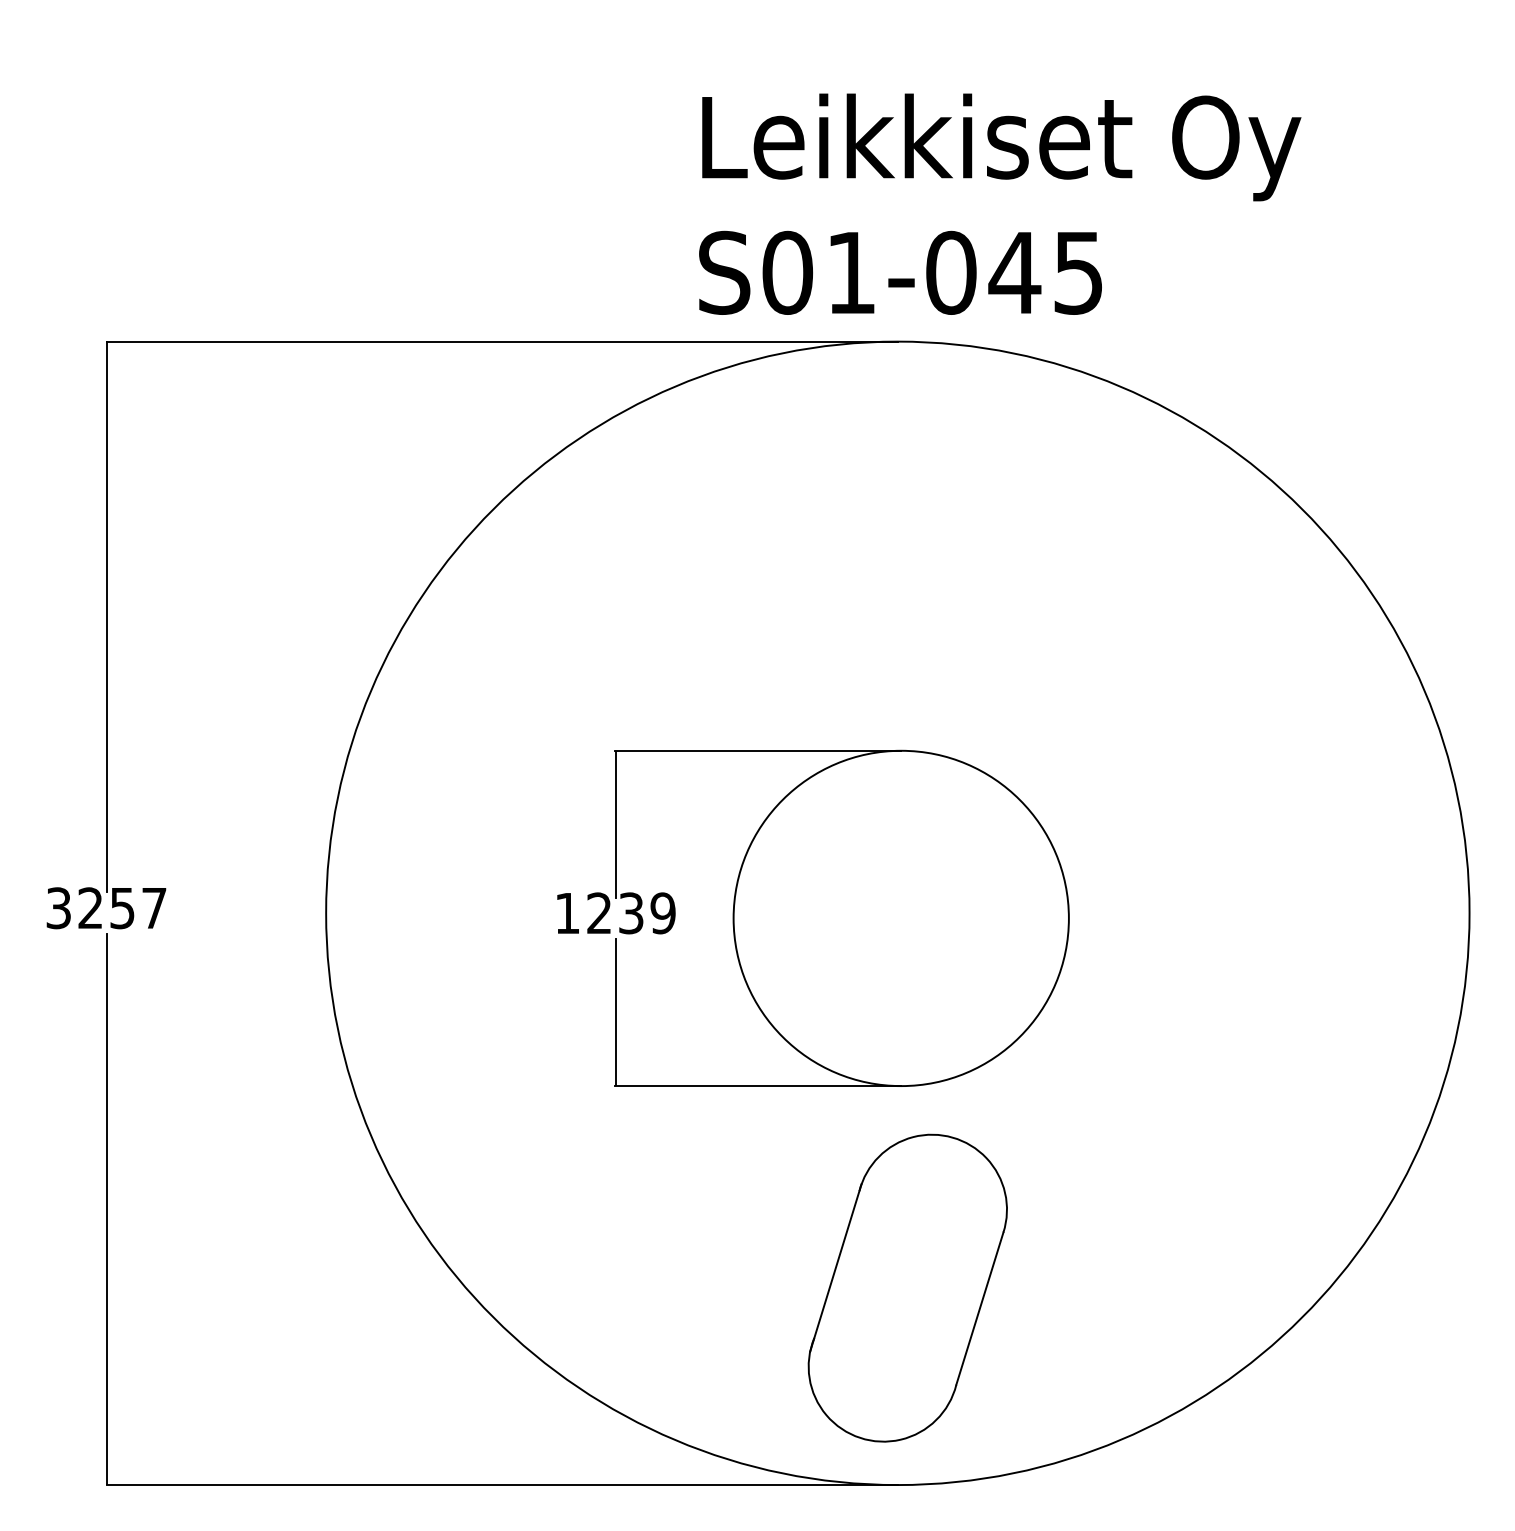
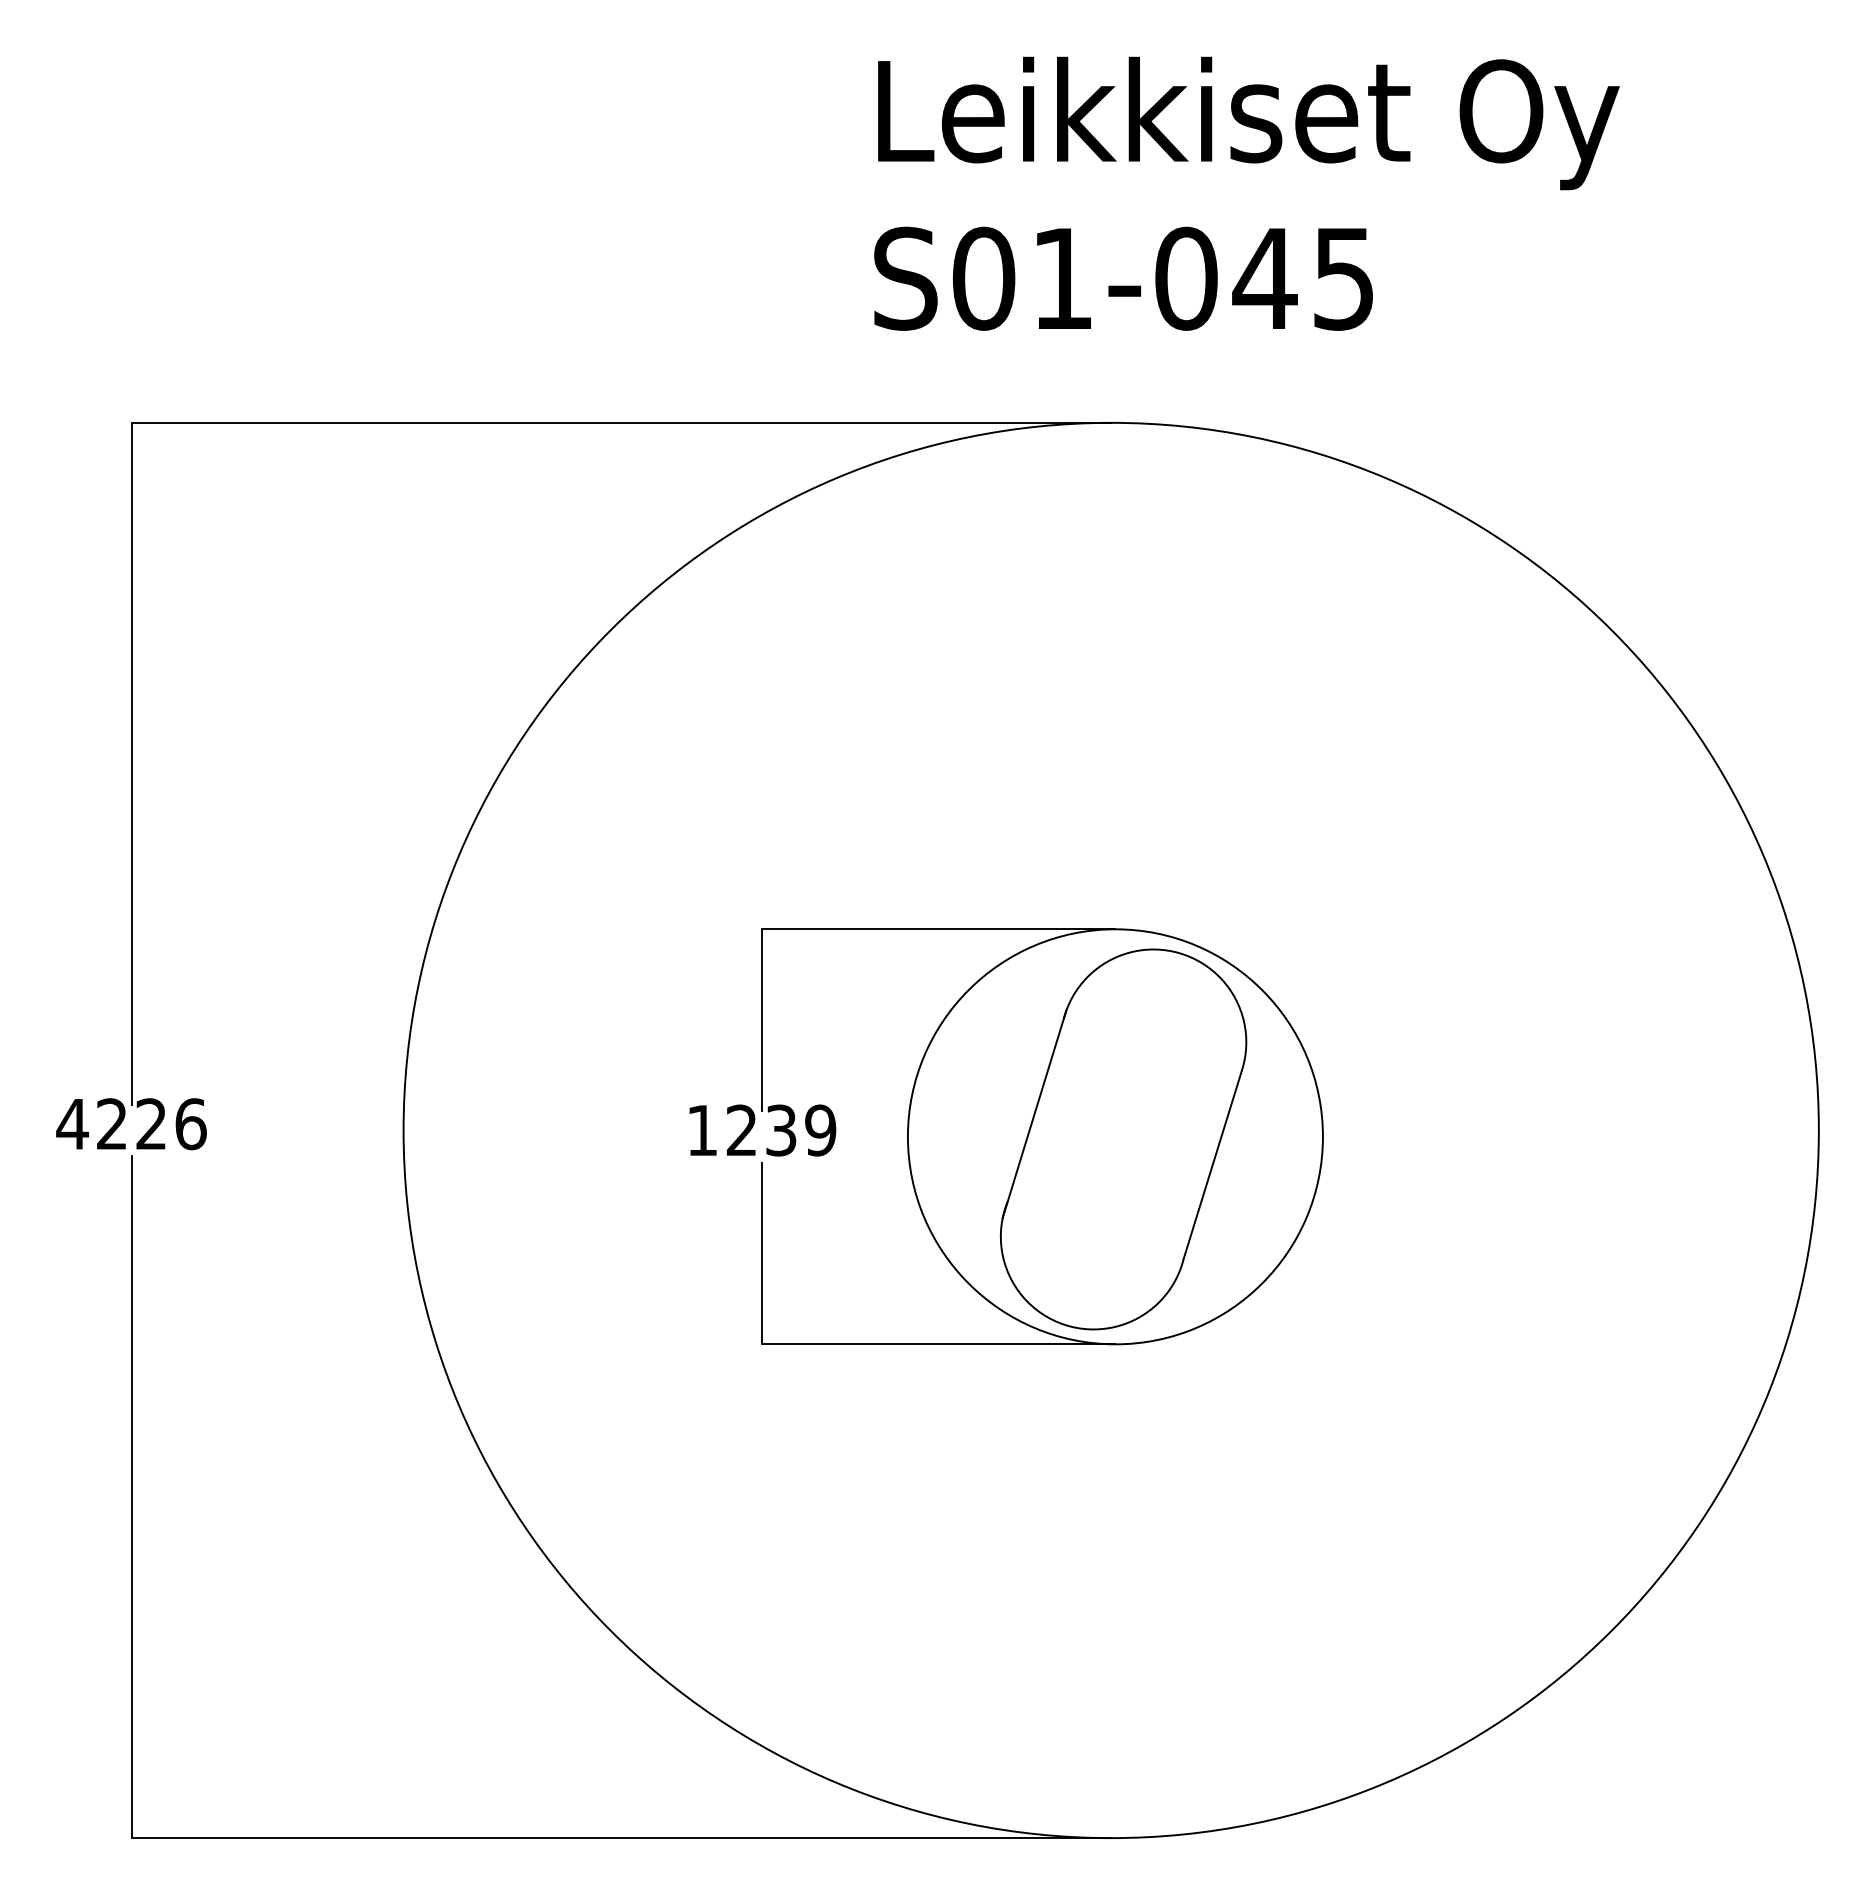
text: (999, 204) -> (1246, 193), moved
text: (106, 908) -> (131, 1124), 3257 -> 4226
part: (907, 1288) -> (1123, 1139), moved

